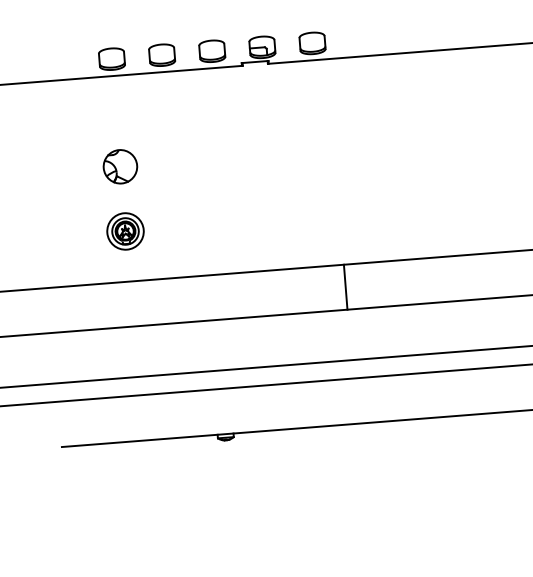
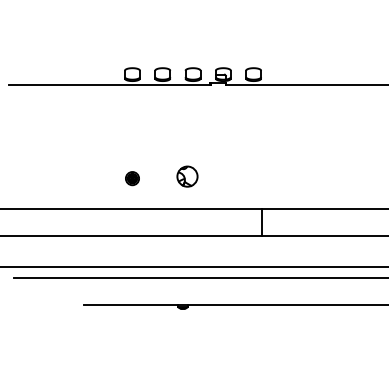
part: (120, 166) -> (187, 176), moved
part: (125, 231) -> (132, 178), size x0.6

